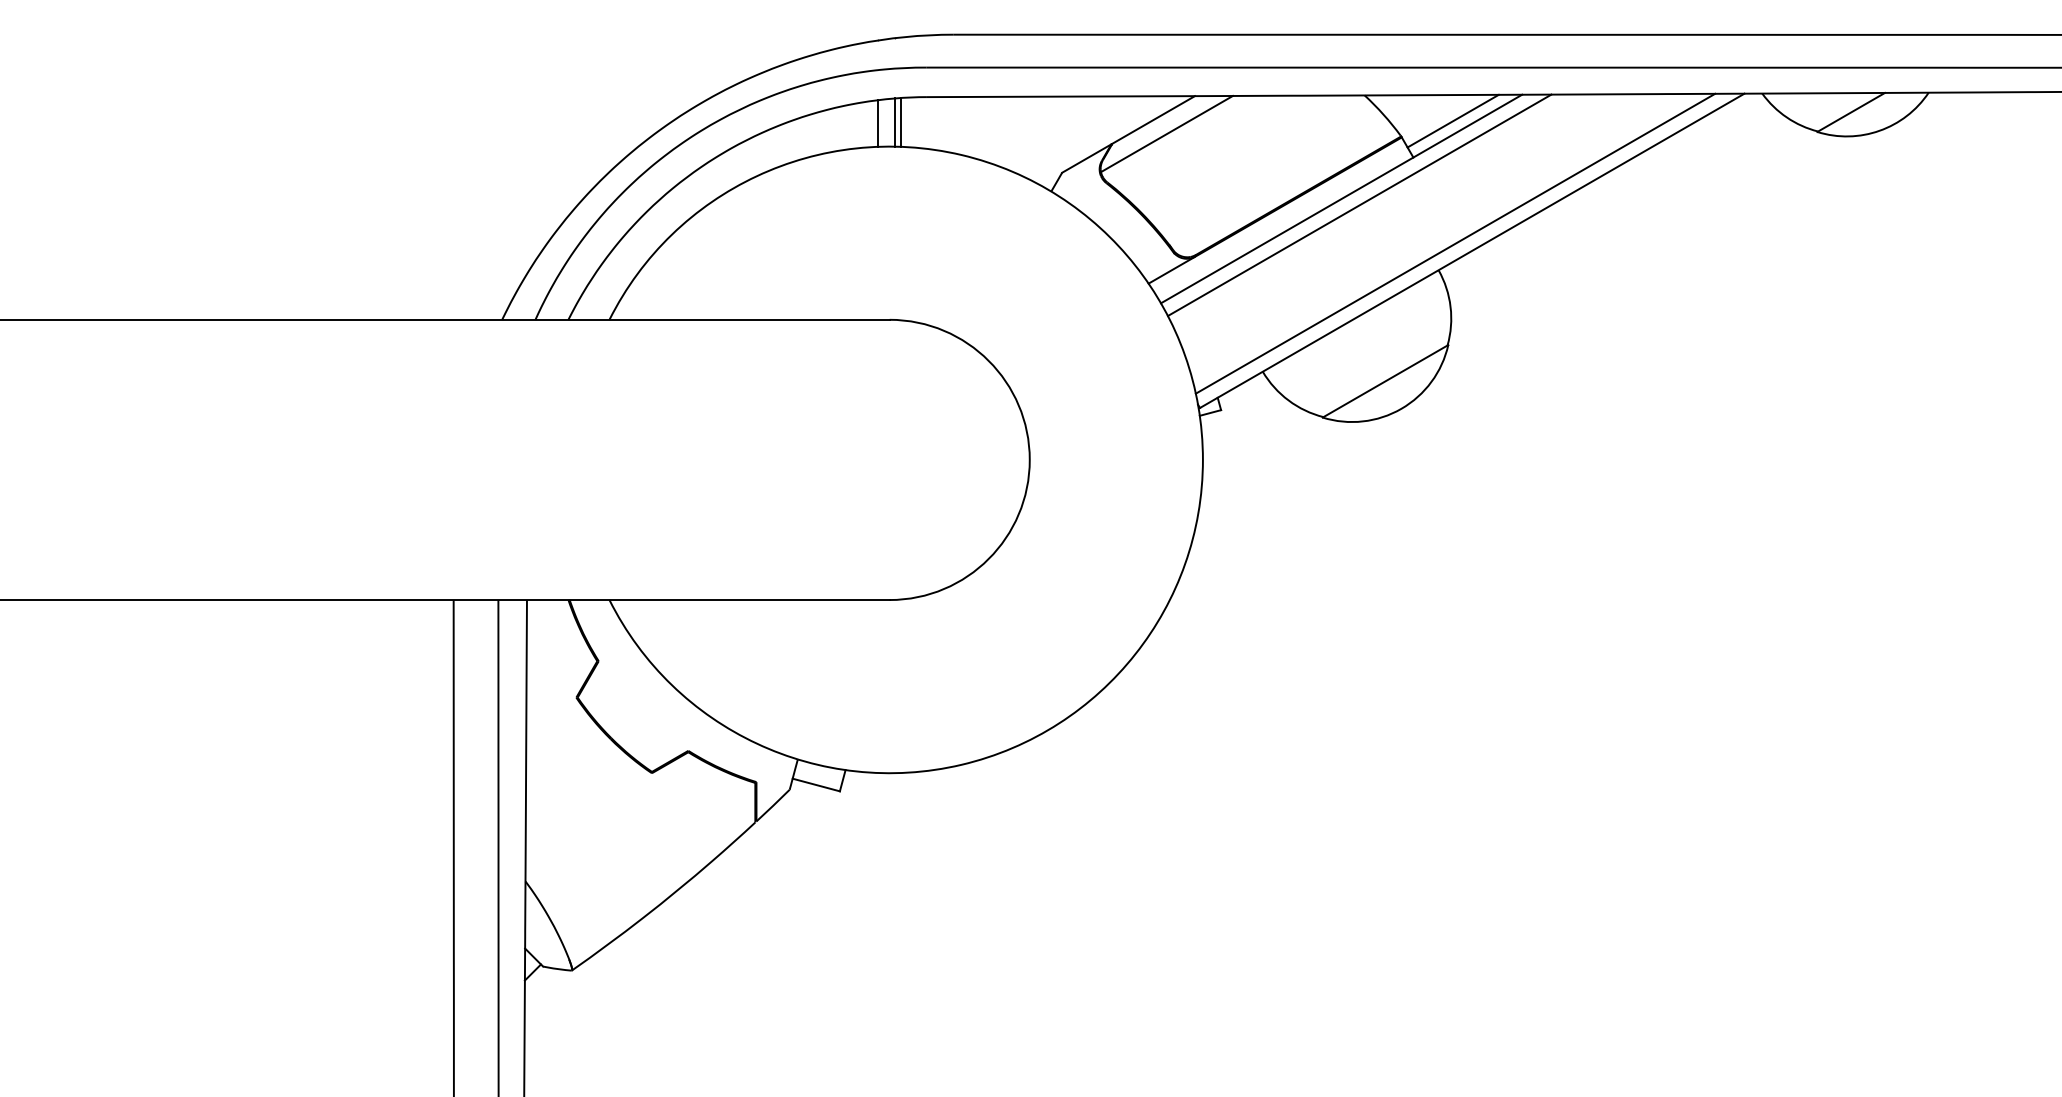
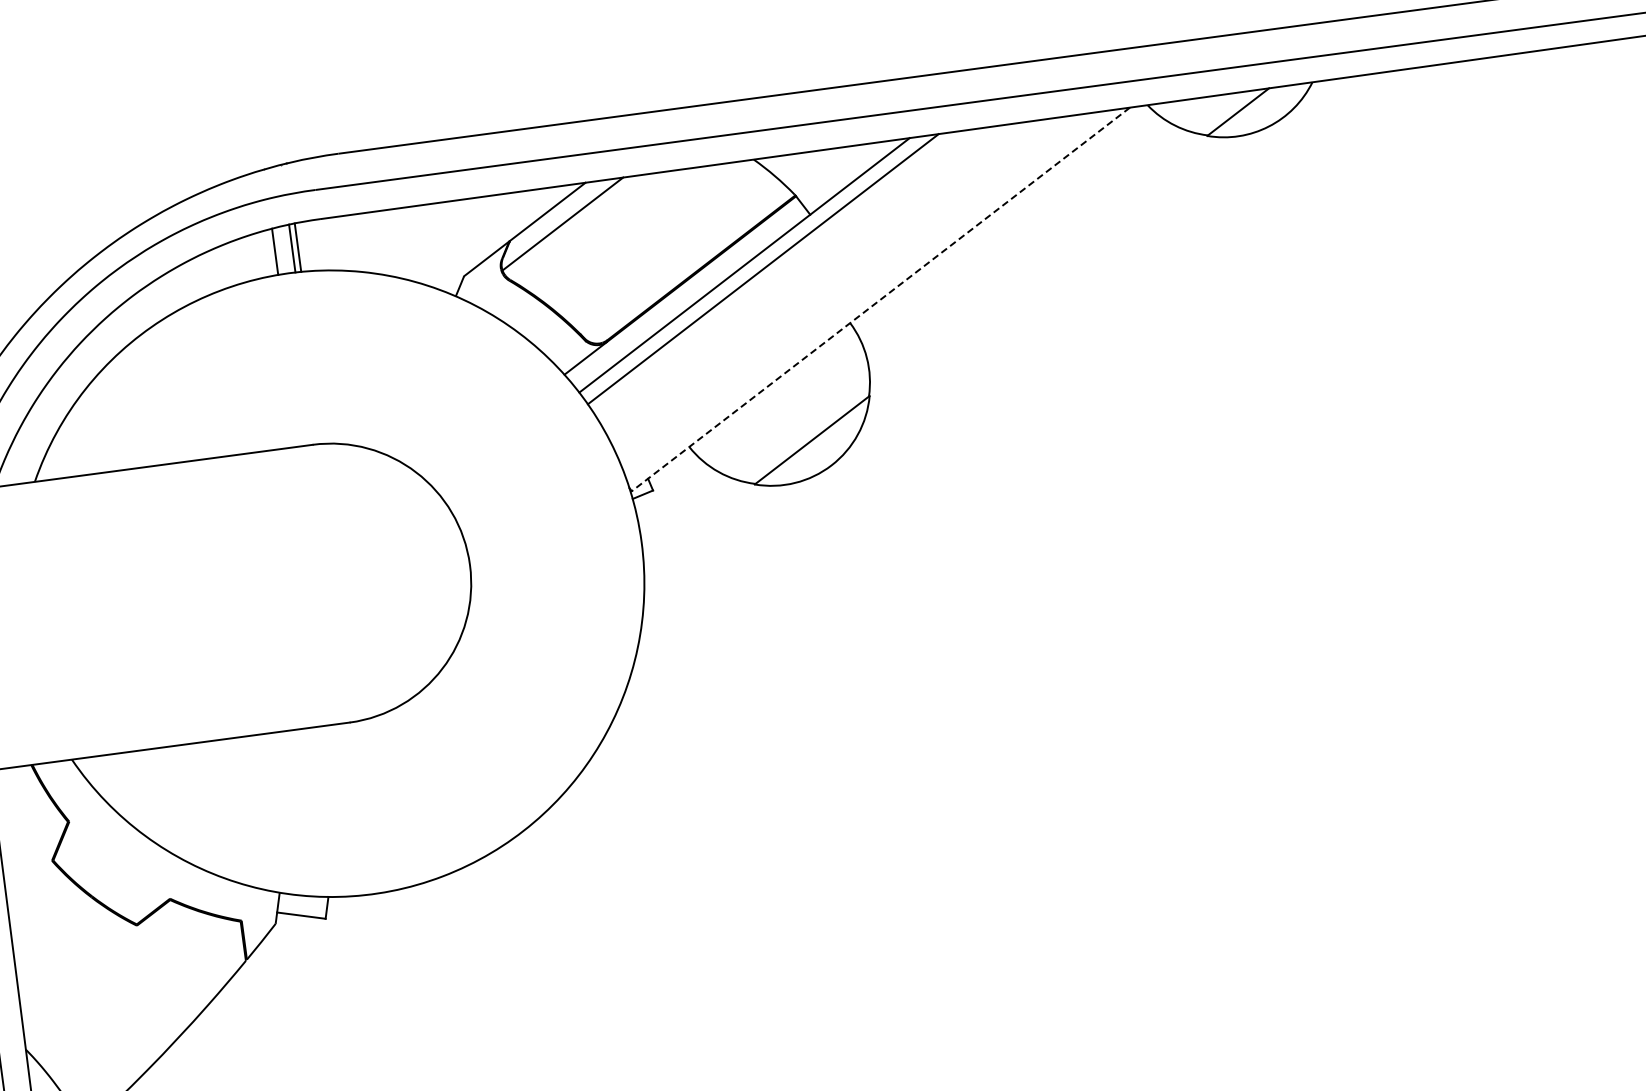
line: (1452, 120) -> (844, 172), removed
line: (1455, 243) -> (863, 294), removed
line: (1471, 251) -> (880, 300), solid -> dashed

